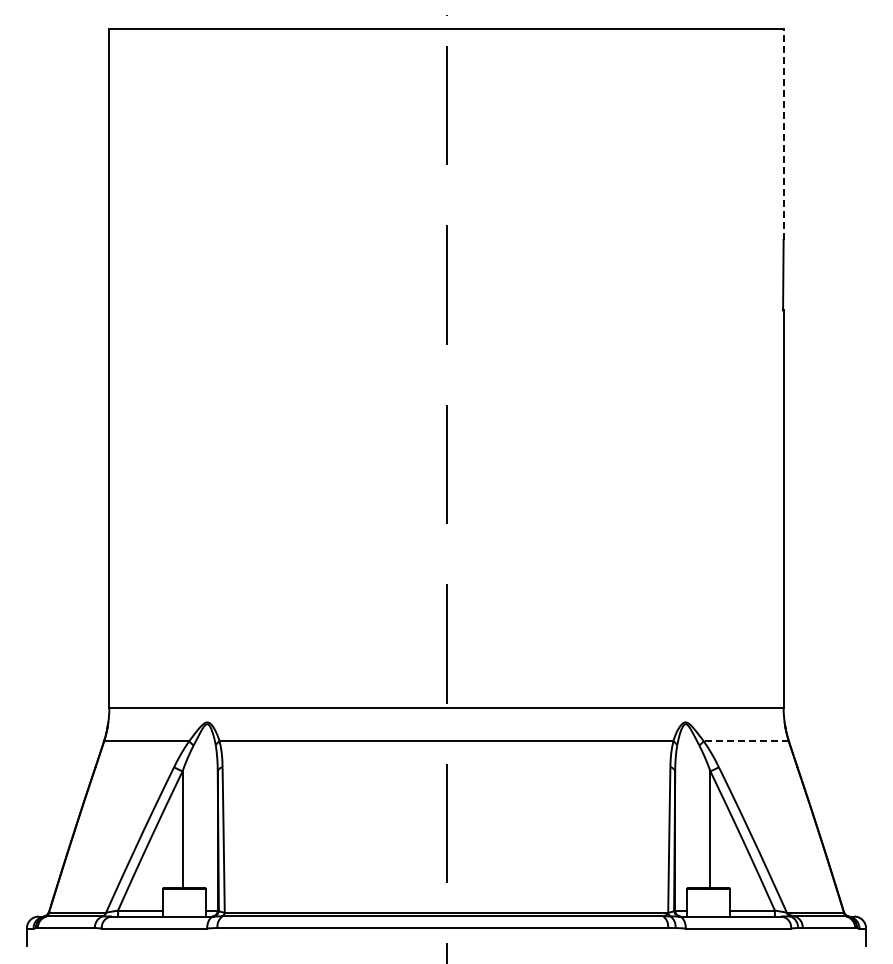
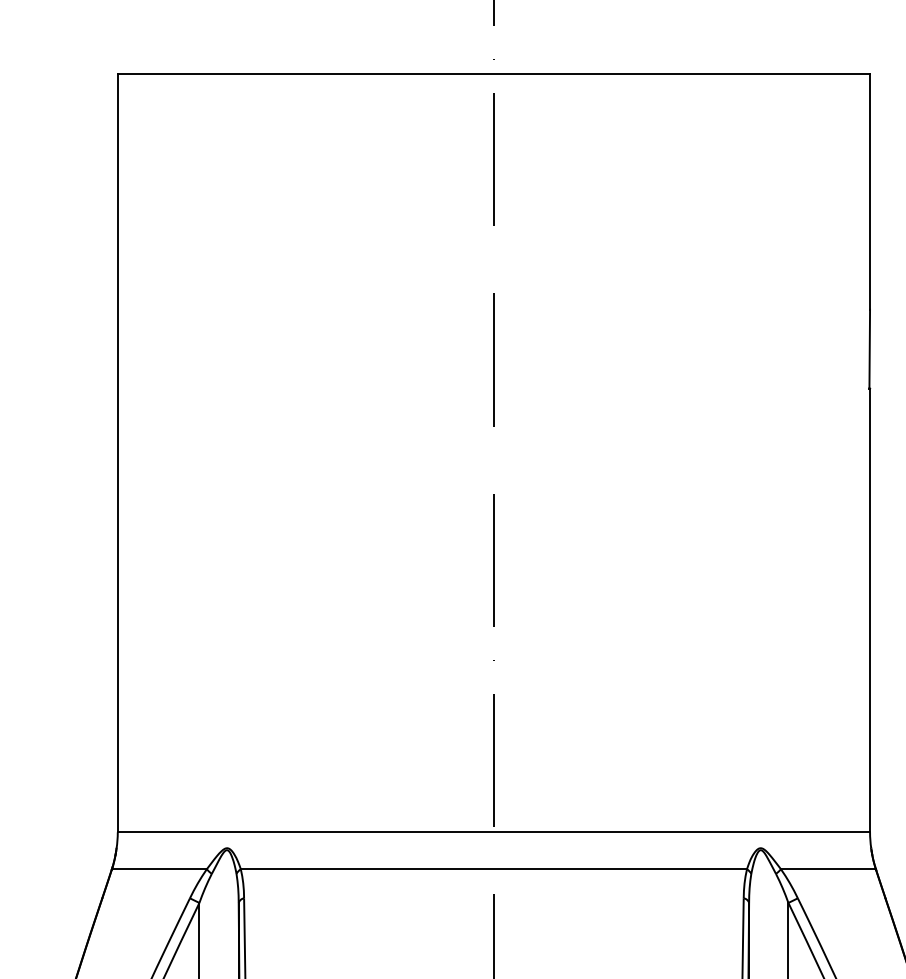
line: (783, 133) -> (869, 191), dashed -> solid
line: (746, 741) -> (828, 869), dashed -> solid

